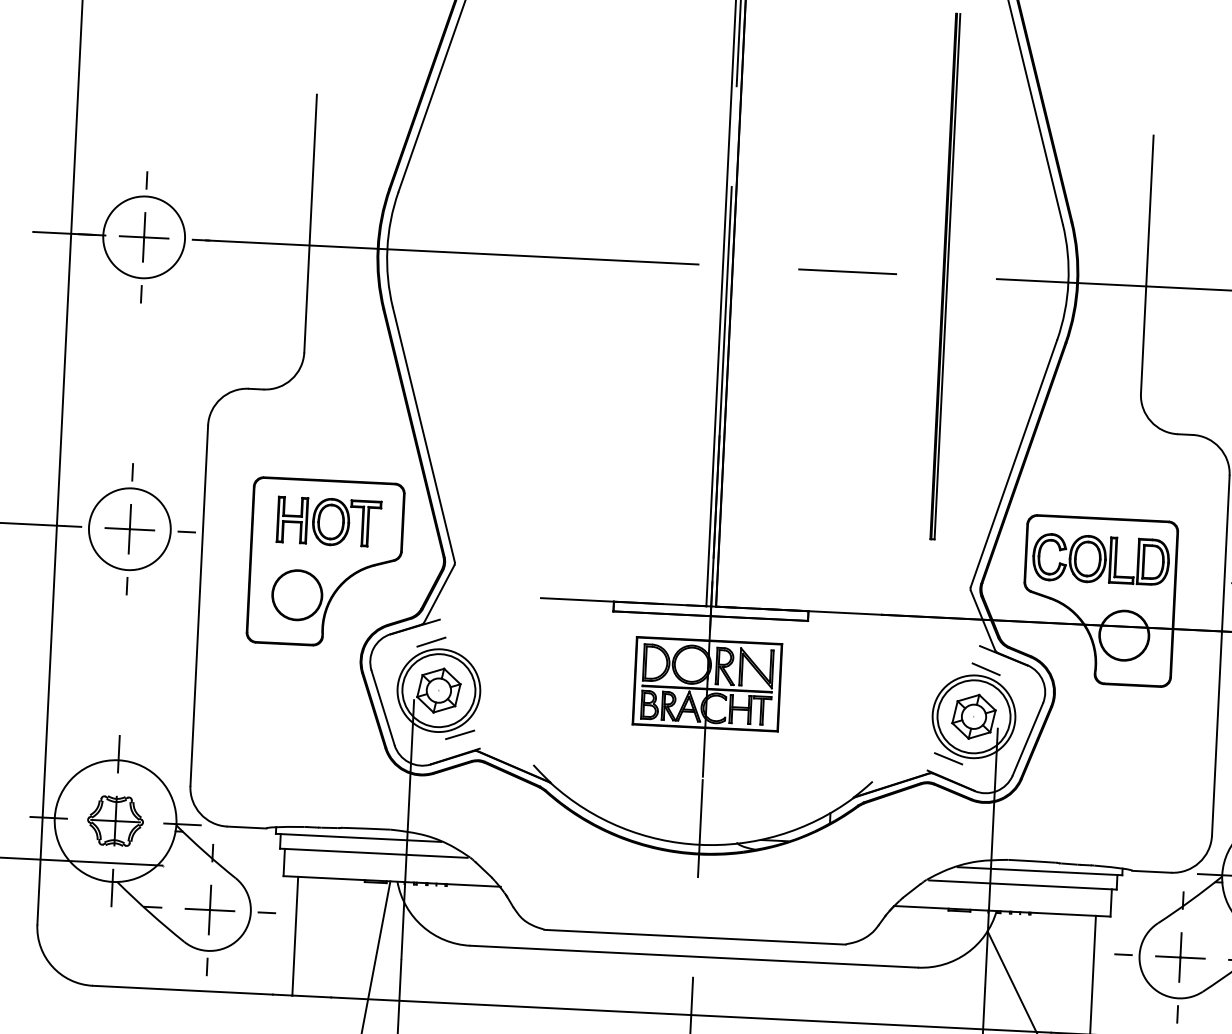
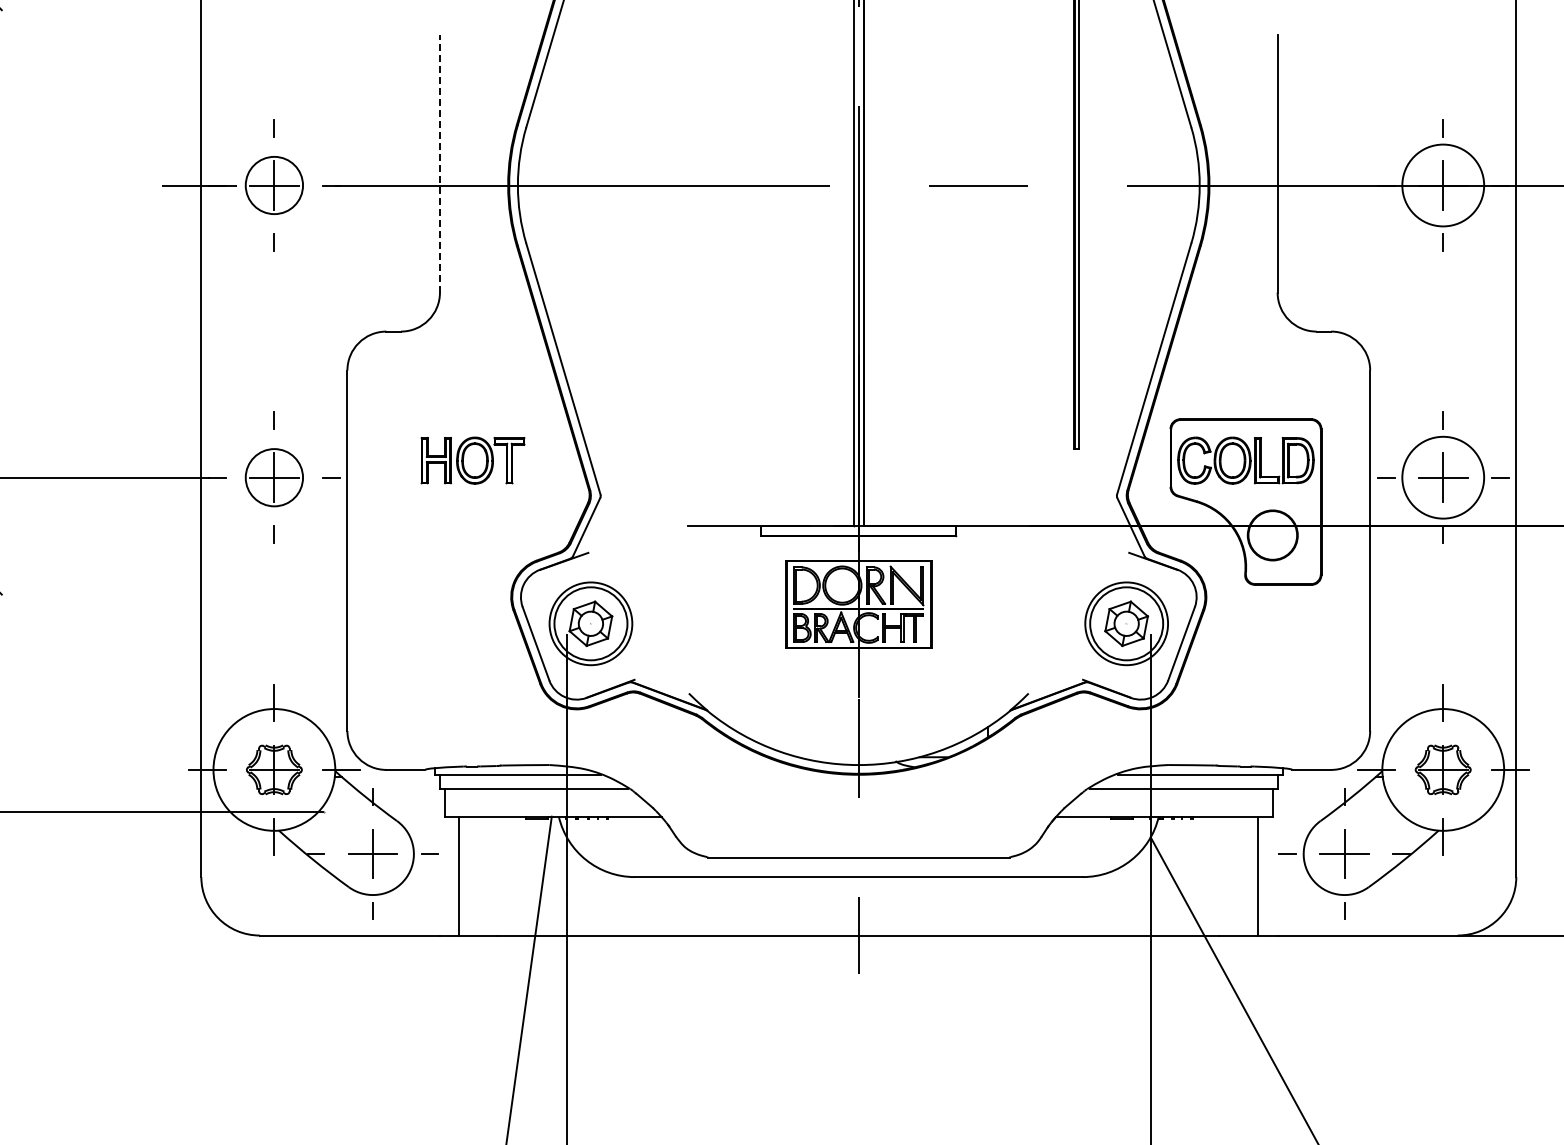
line: (310, 223) -> (439, 163), solid -> dashed
circle: (144, 237) -> (274, 185), size x0.7
circle: (130, 529) -> (274, 477), size x0.7
part: (325, 562) -> (471, 501), removed
line: (430, 641) -> (580, 575), removed
line: (986, 669) -> (1136, 575), removed
line: (460, 734) -> (614, 666), removed
line: (948, 758) -> (1103, 666), removed

